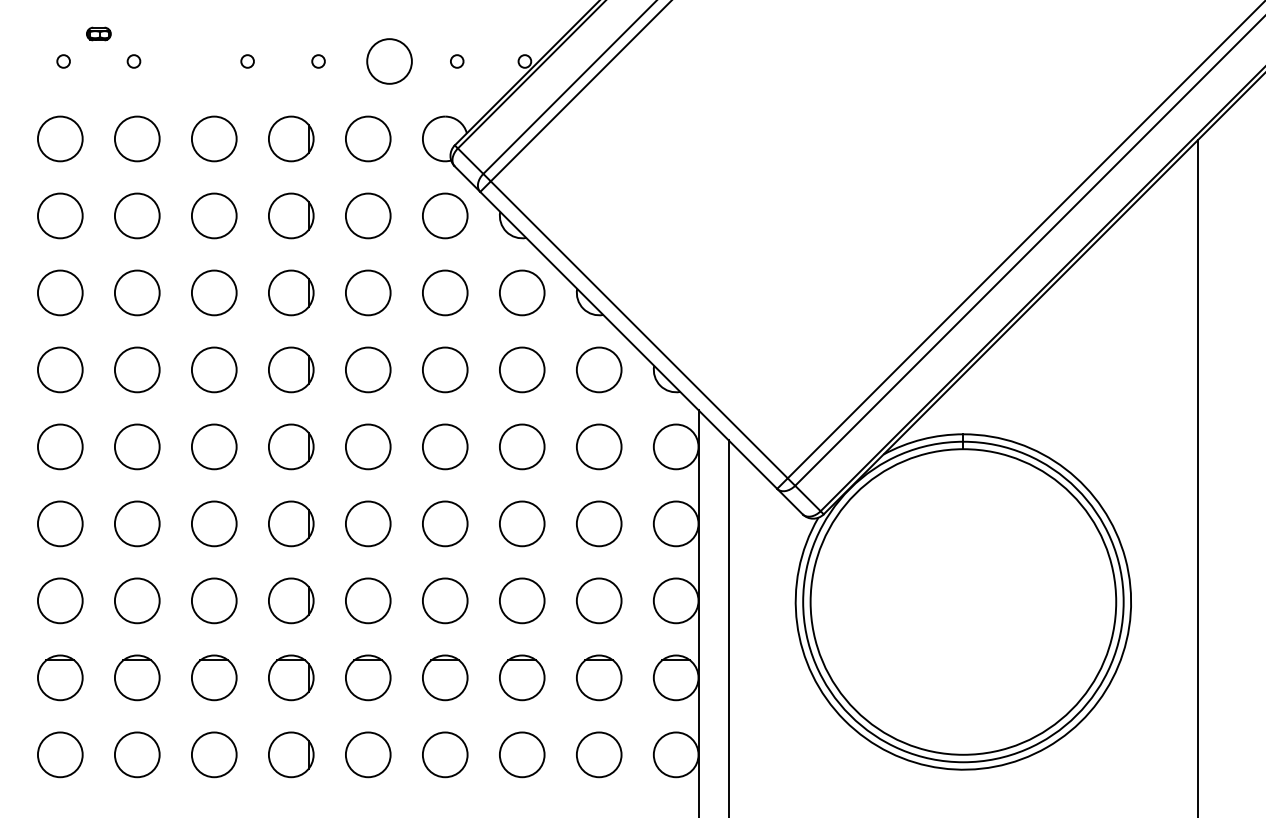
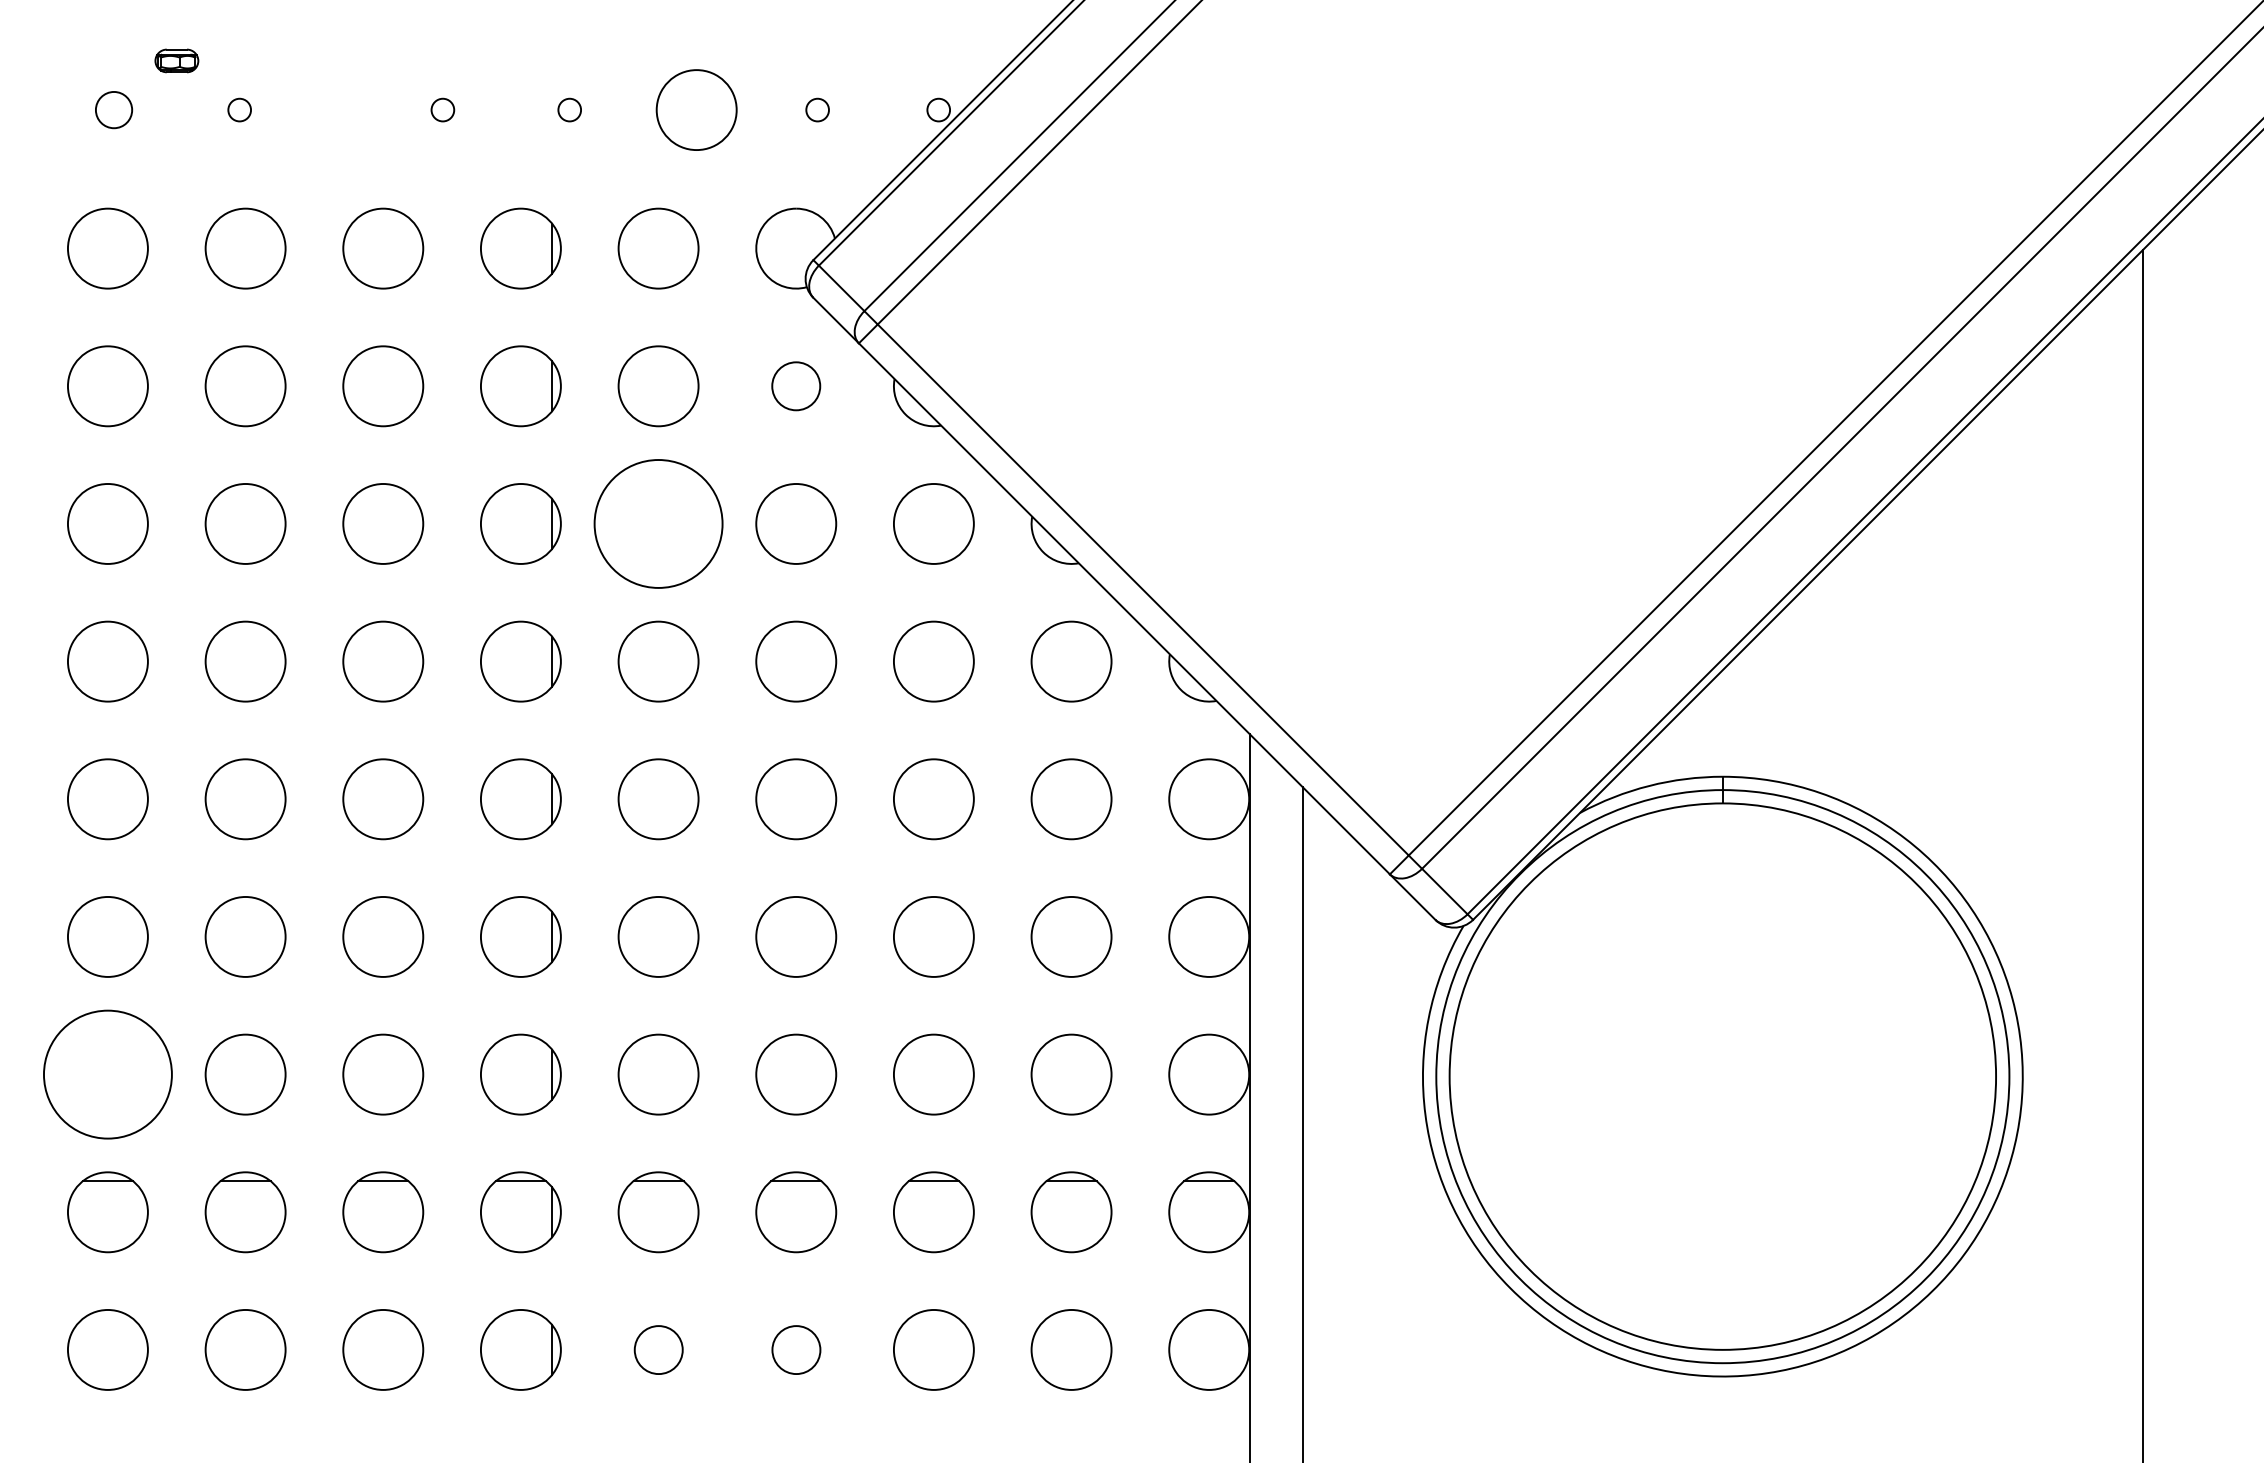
circle: (63, 61) -> (113, 110), size x1.6
circle: (444, 215) -> (794, 385), size x0.6
circle: (367, 292) -> (657, 523), size x1.6
circle: (59, 600) -> (106, 1073), size x1.6
circle: (368, 754) -> (659, 1349), size x0.6
circle: (445, 754) -> (796, 1349), size x0.6

